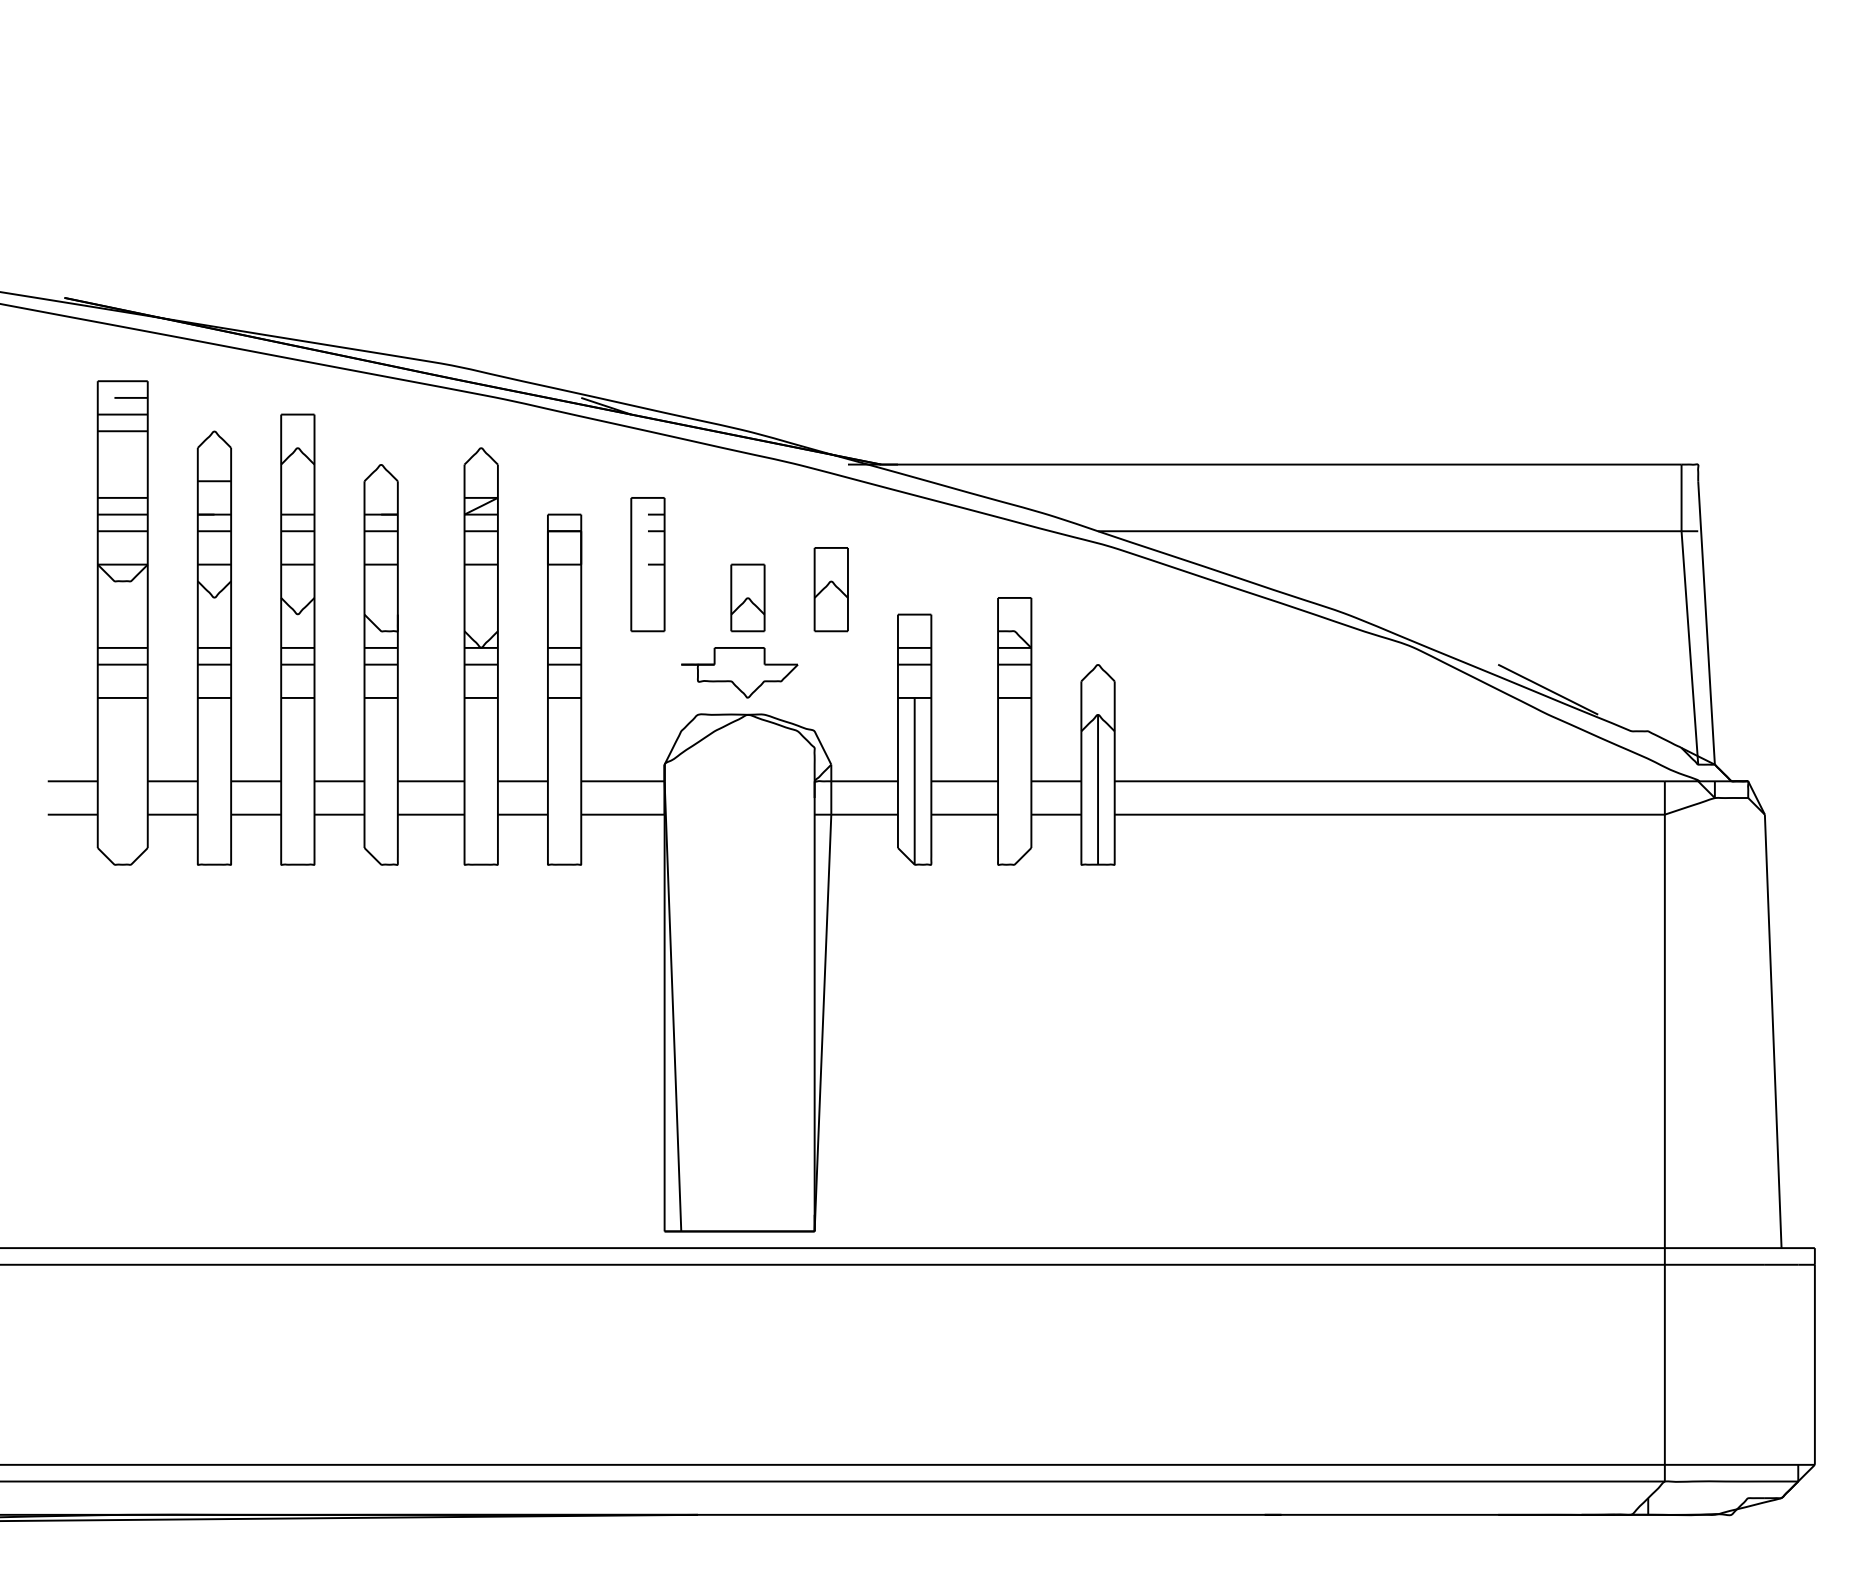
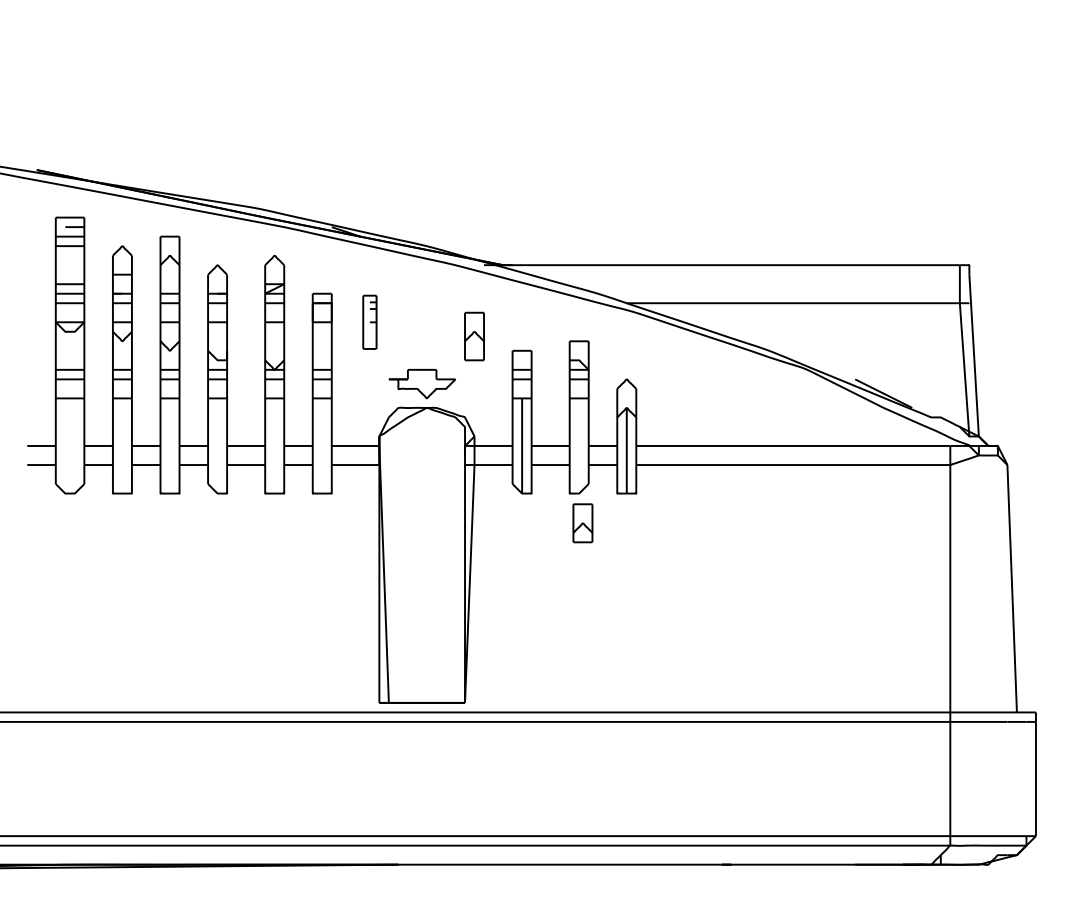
part: (647, 564) -> (369, 322), size x0.7
part: (747, 598) -> (582, 523), moved

